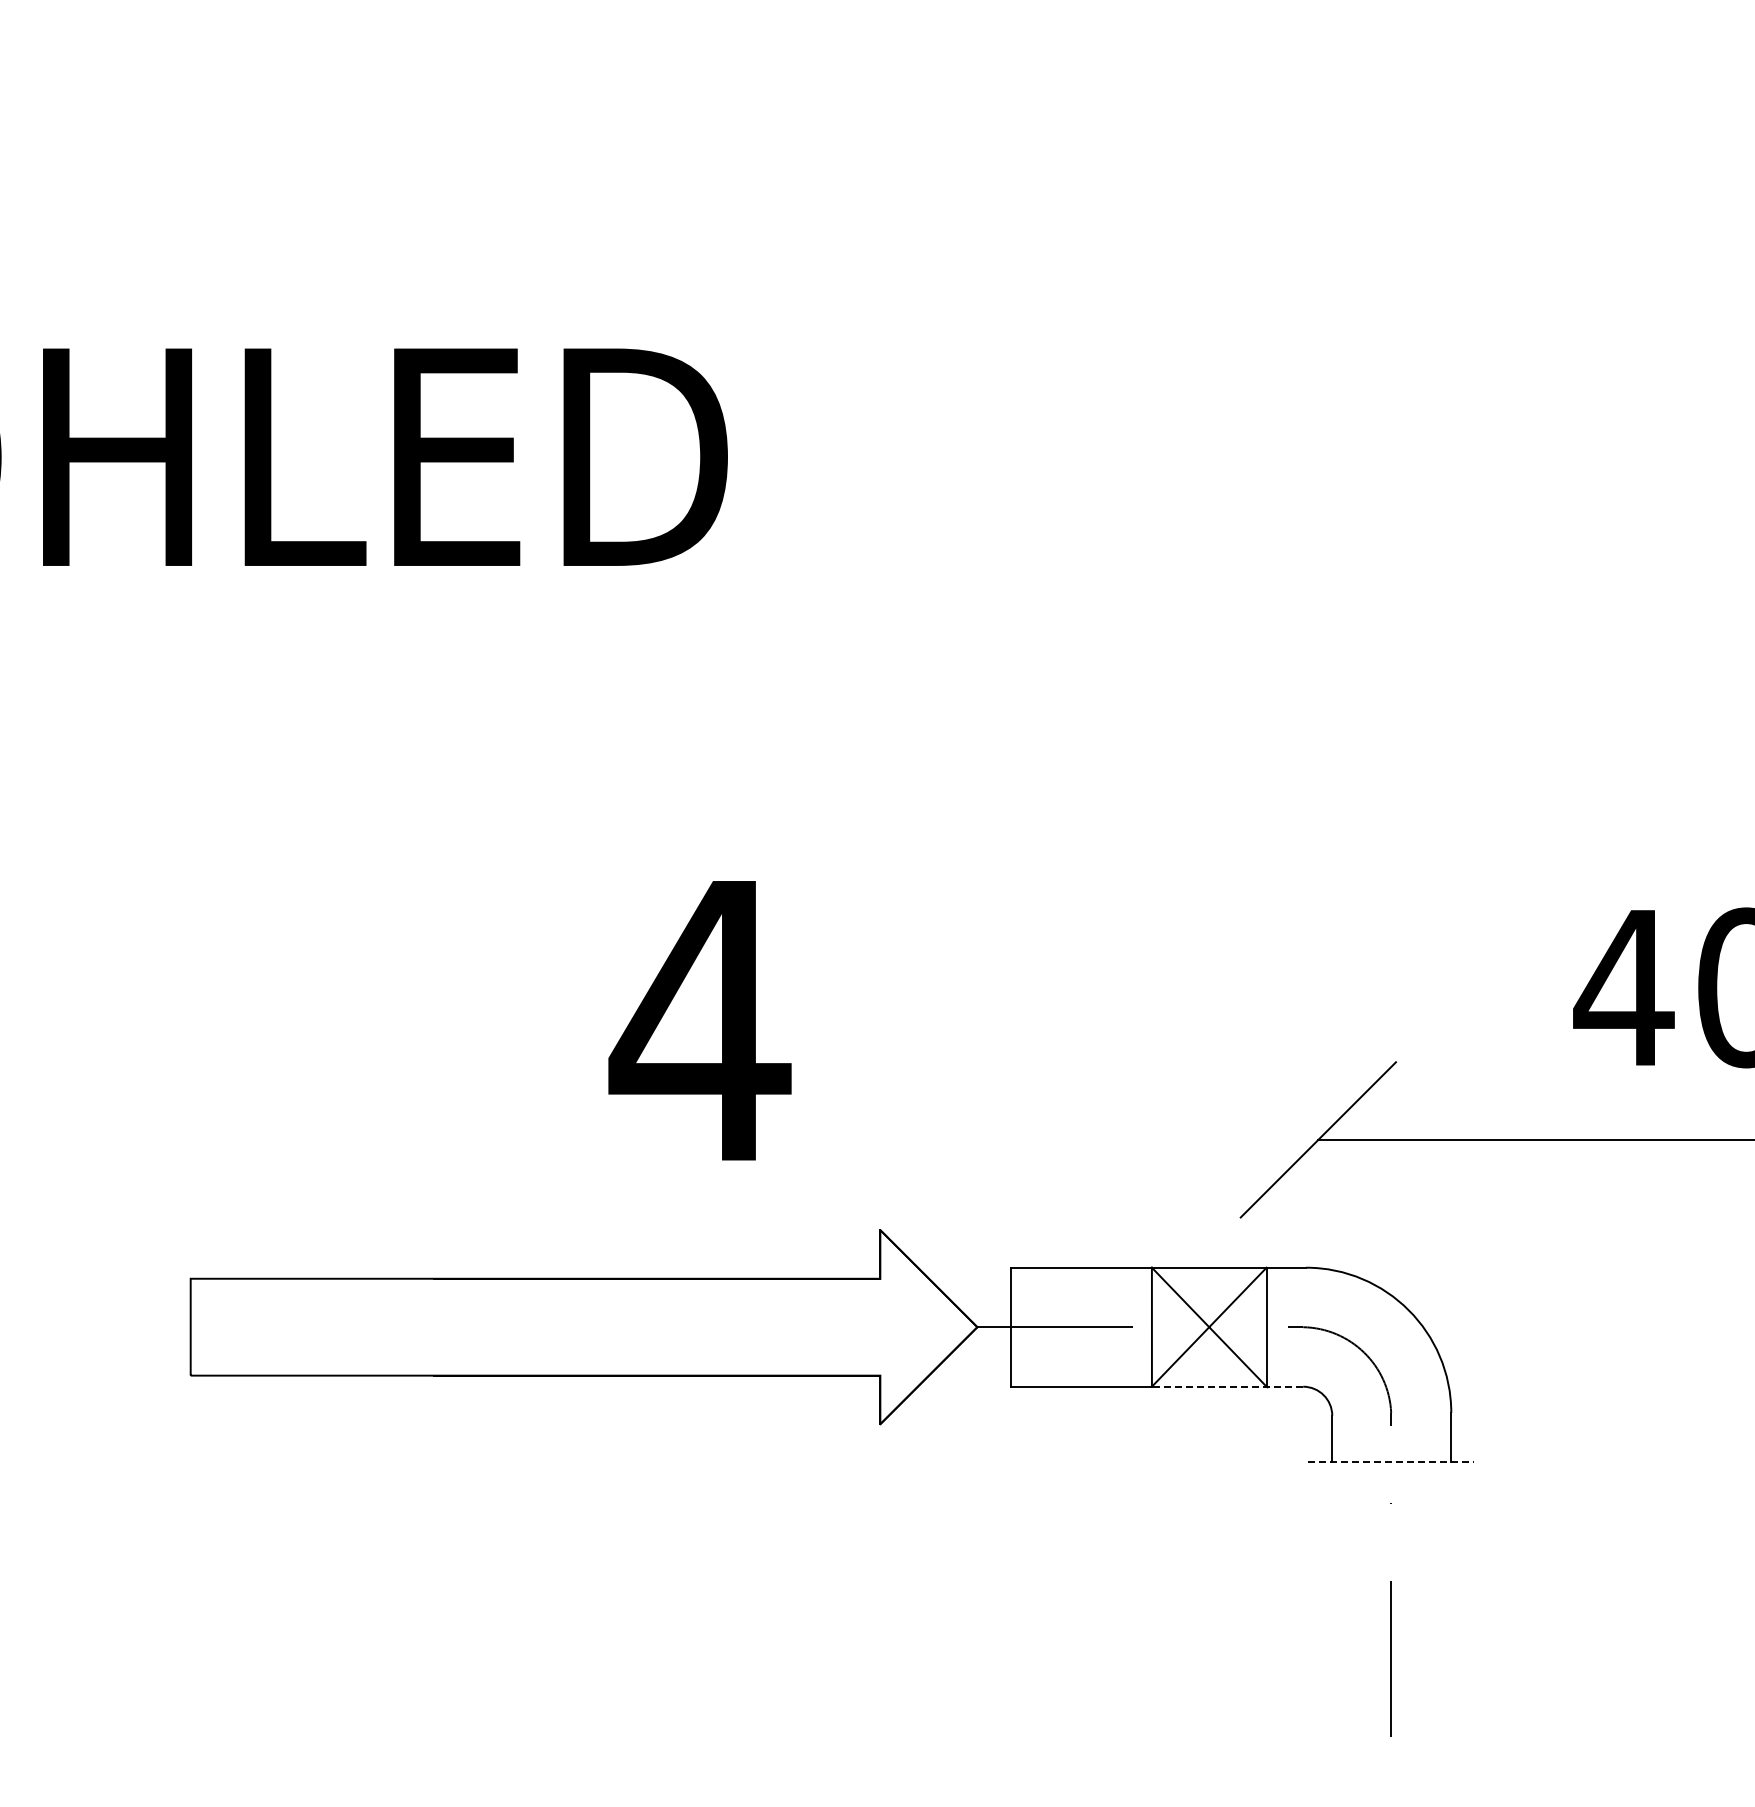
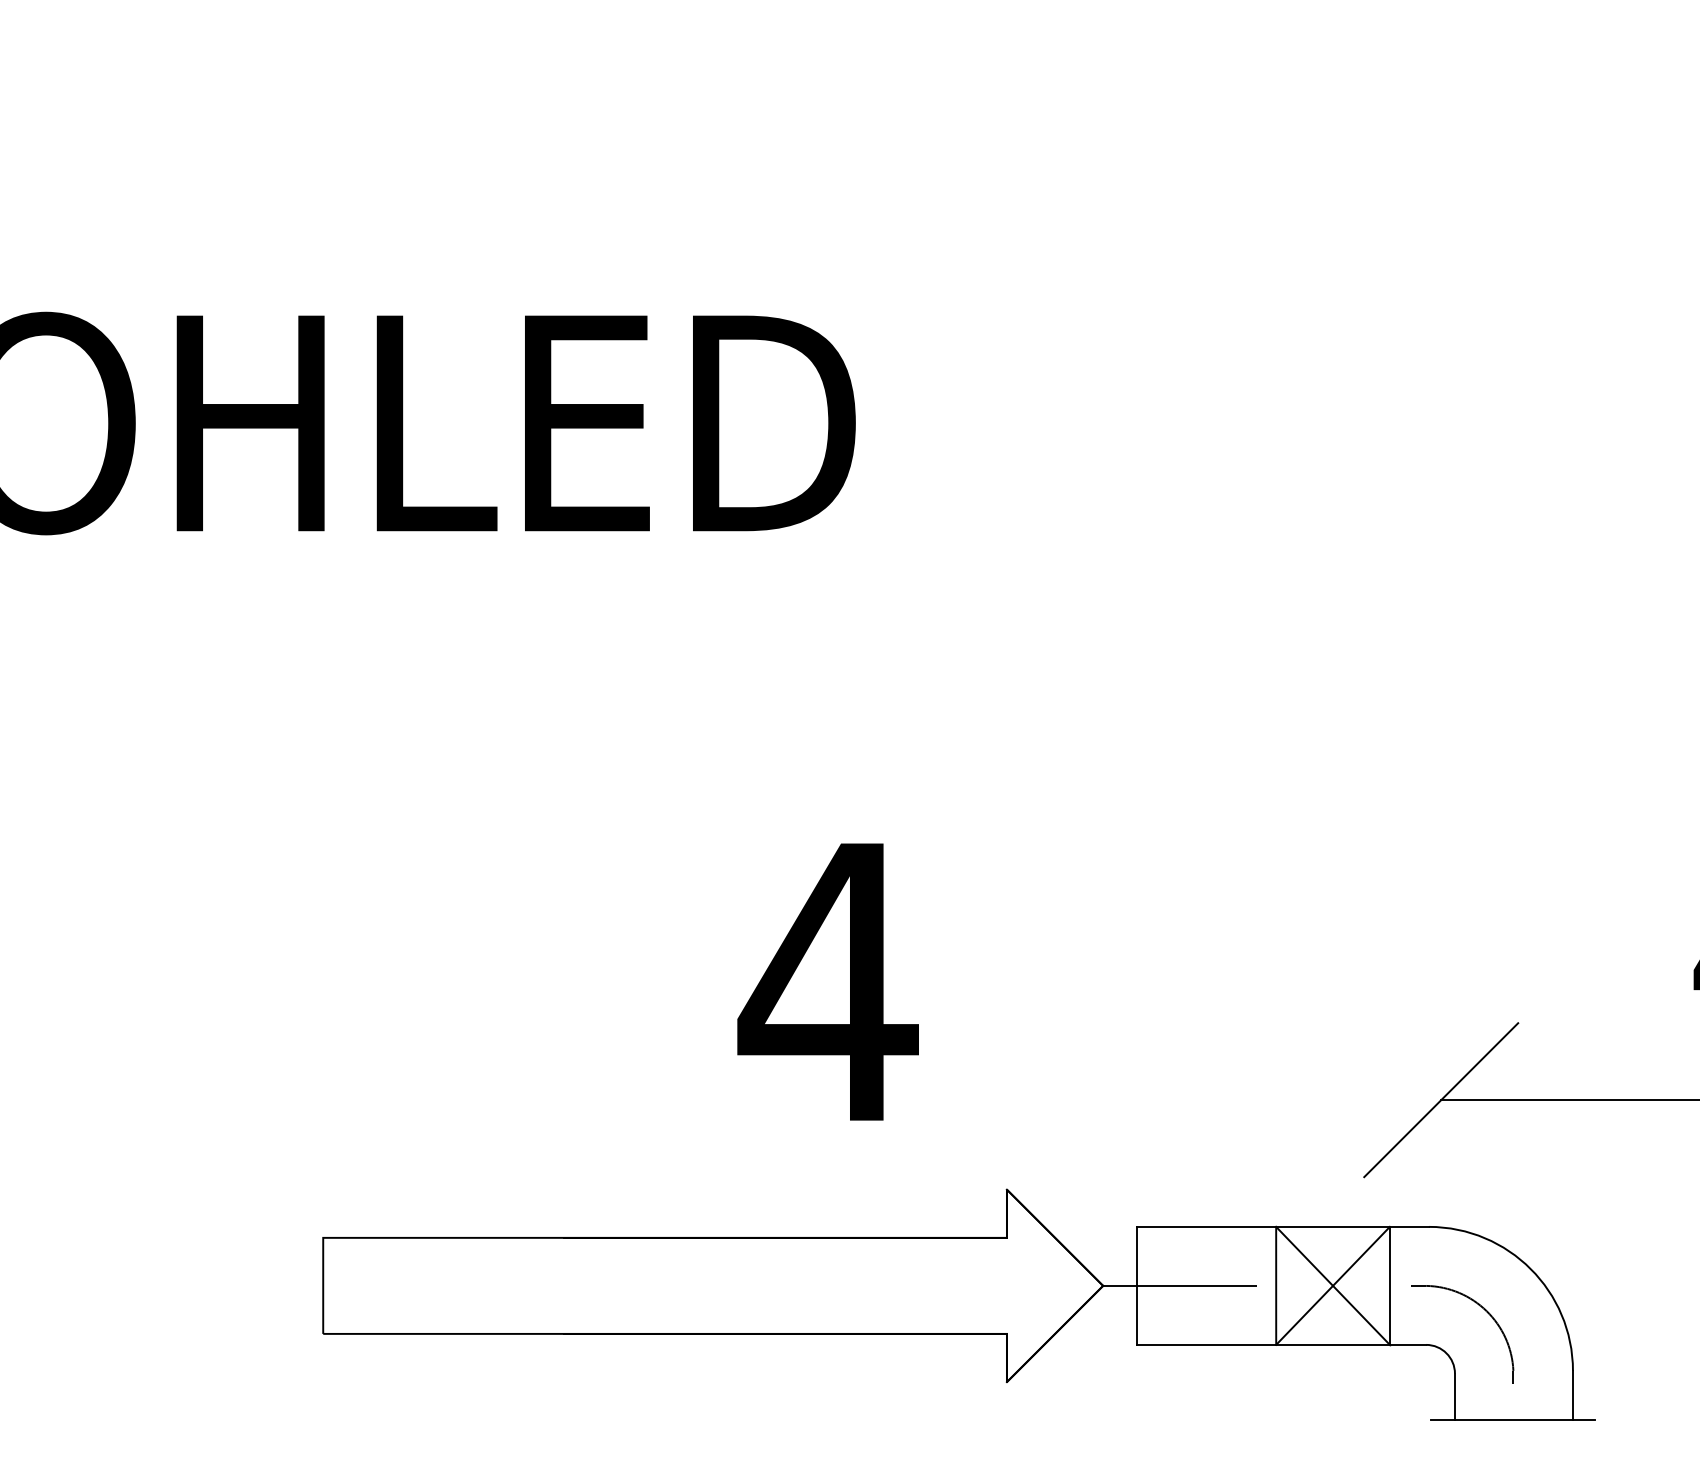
line: (1227, 1386) -> (1351, 1344), dashed -> solid
line: (1391, 1462) -> (1513, 1420), dashed -> solid

